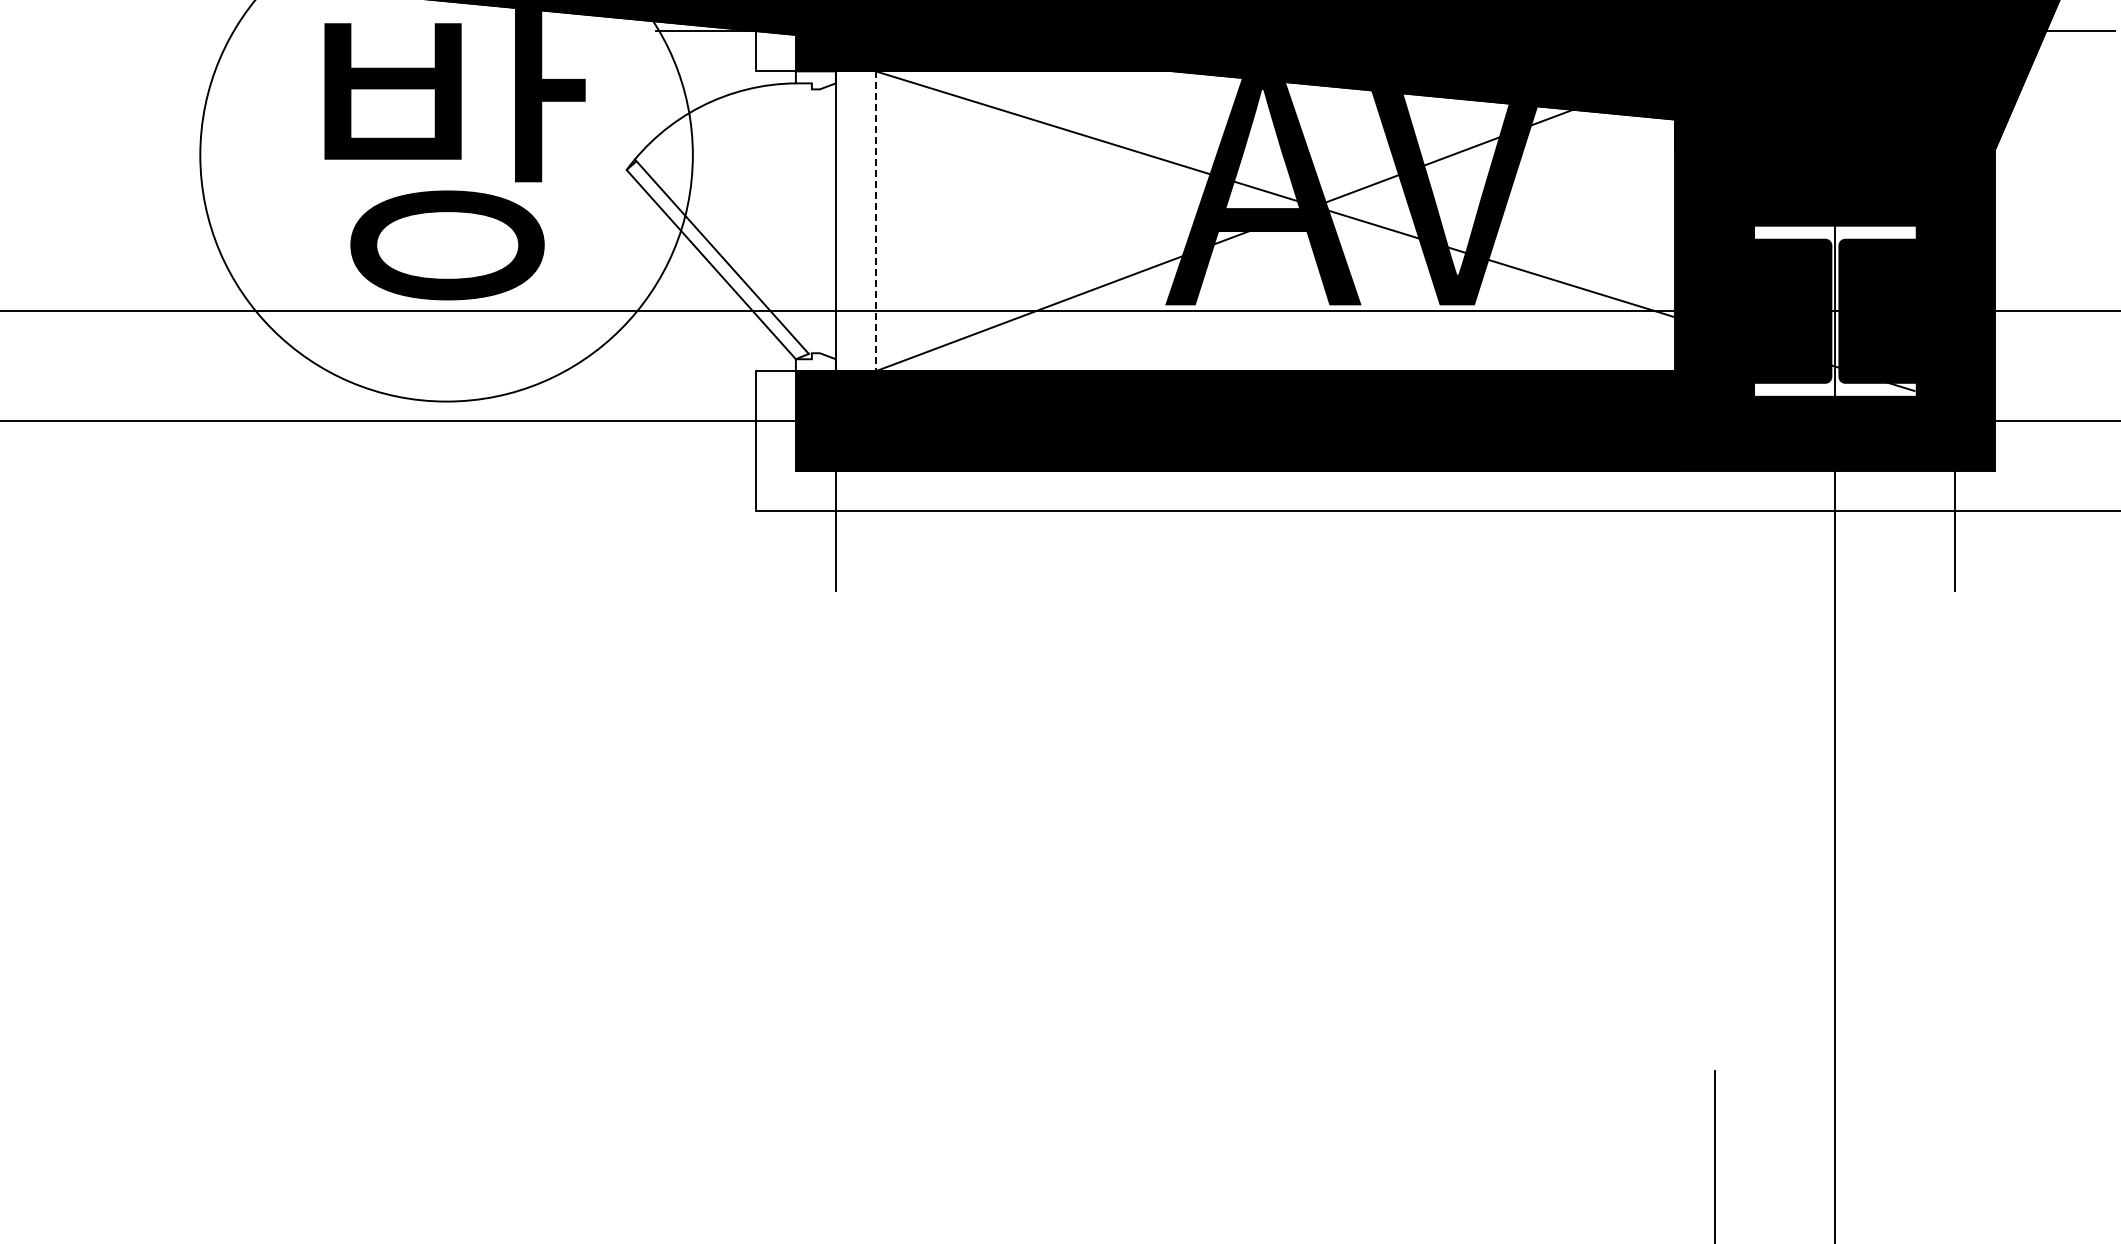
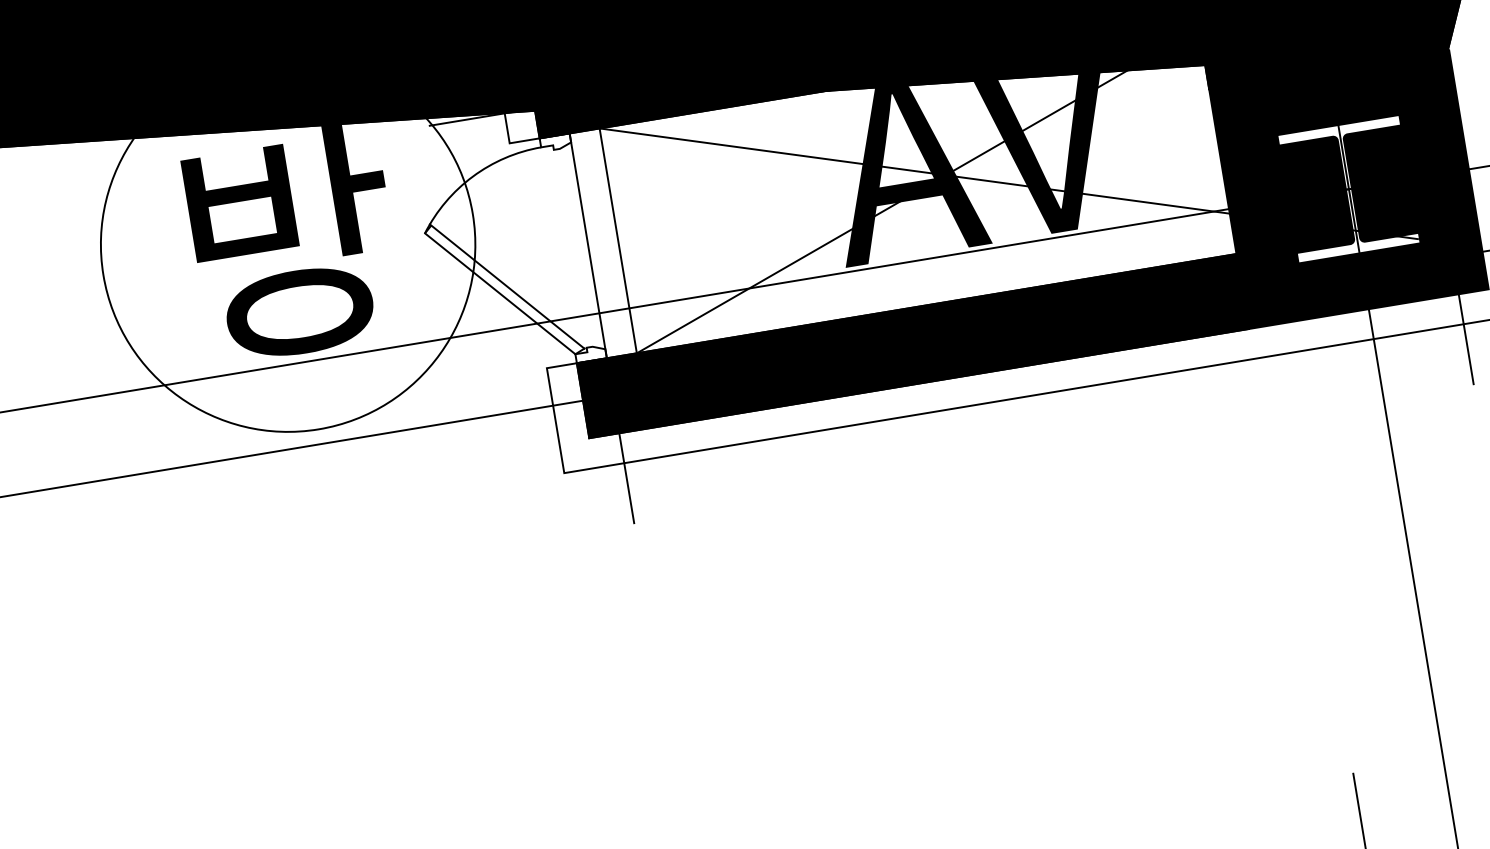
line: (875, 221) -> (617, 241), dashed -> solid

